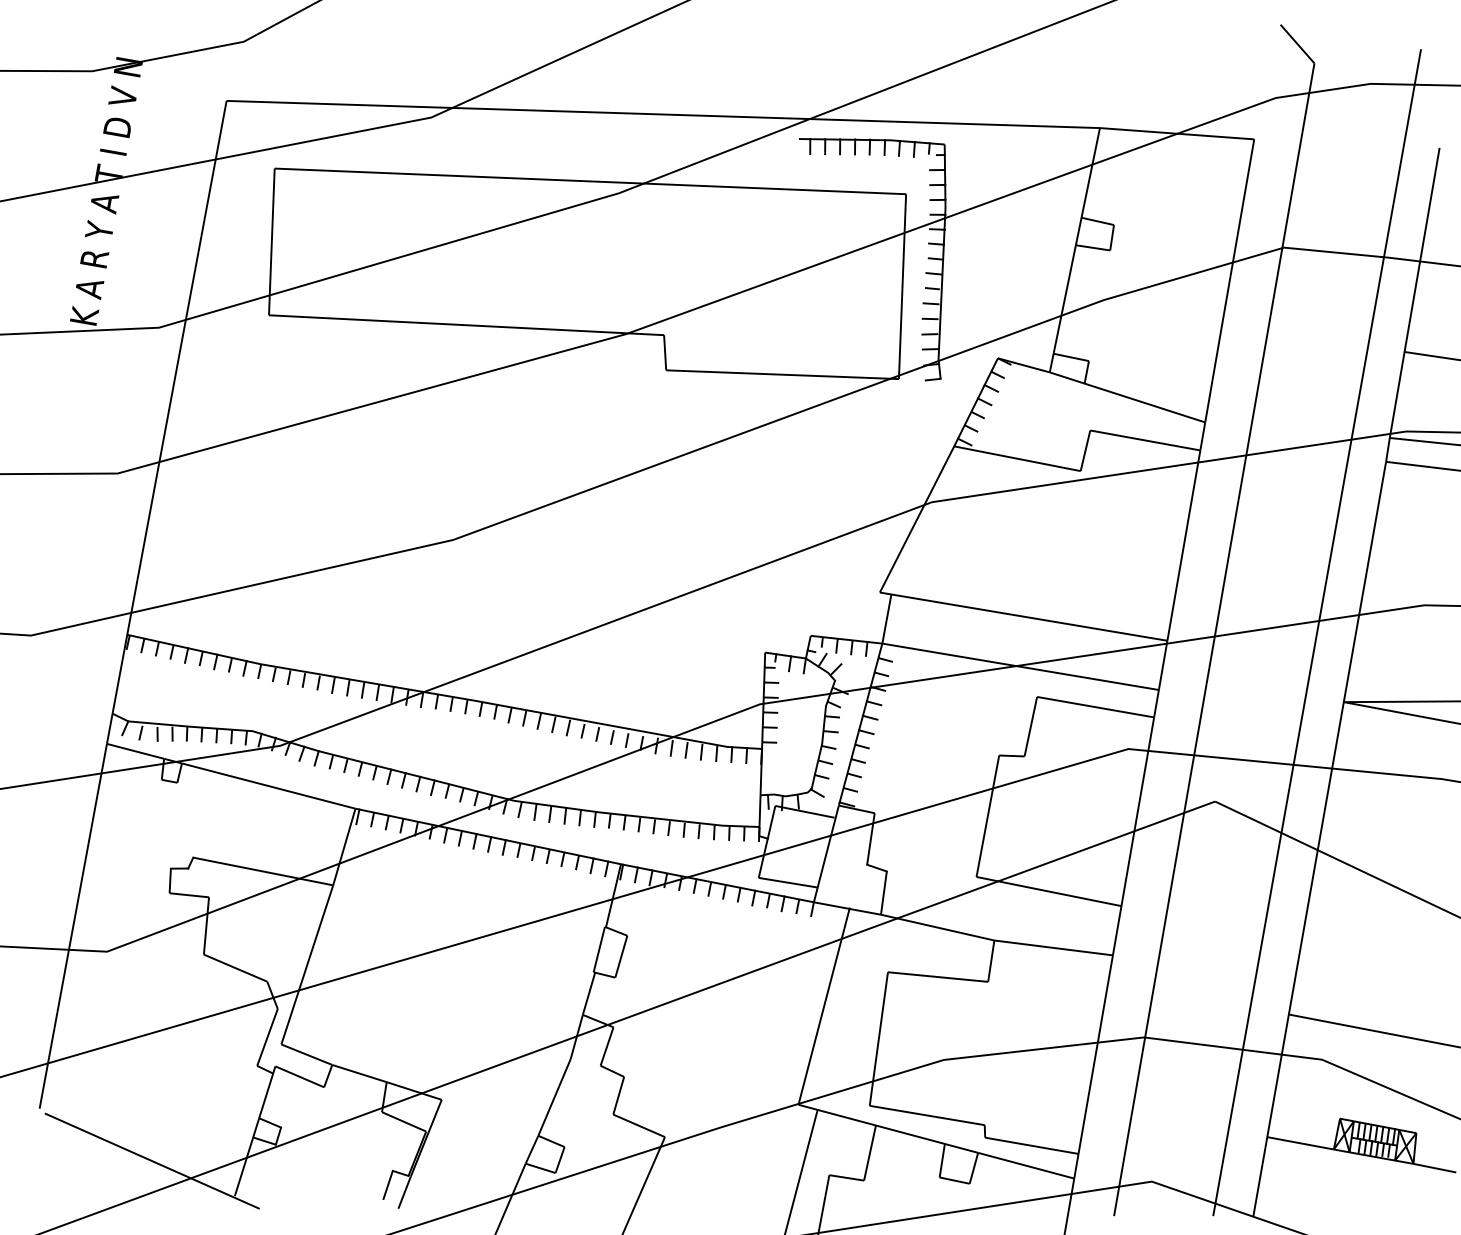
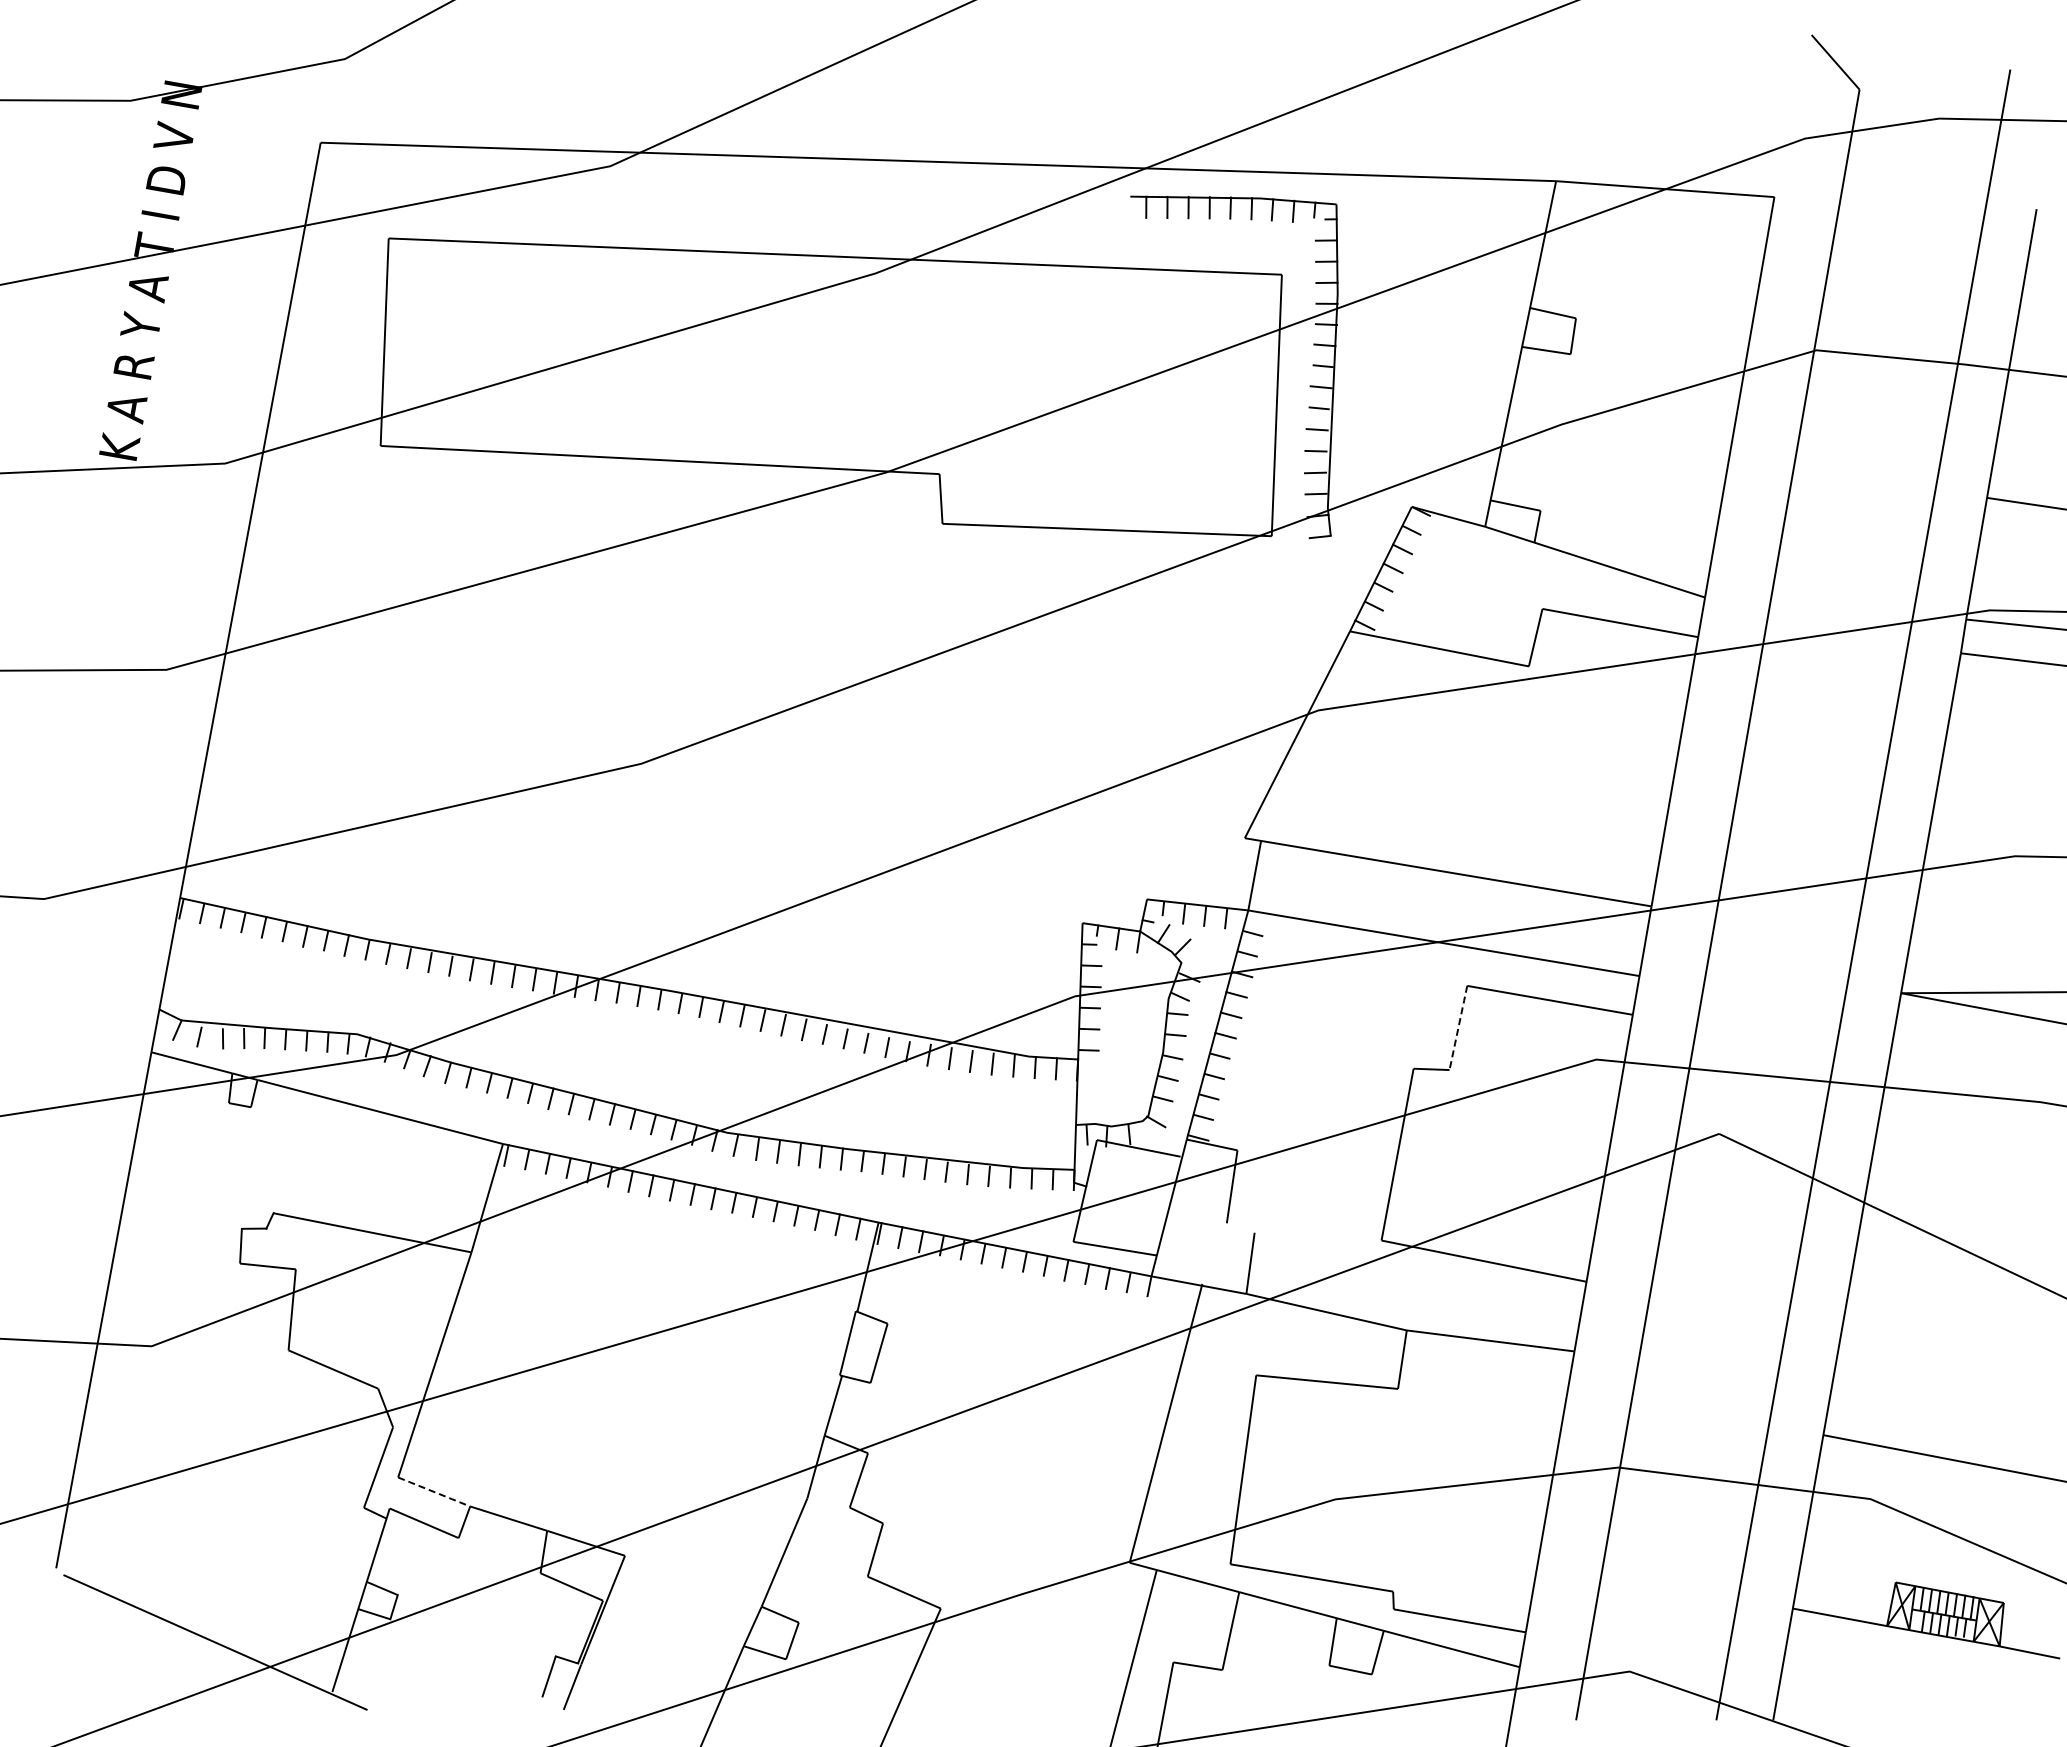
line: (1030, 726) -> (1458, 1027), solid -> dashed
line: (876, 867) -> (1240, 1227), removed
line: (307, 1055) -> (434, 1492), solid -> dashed

